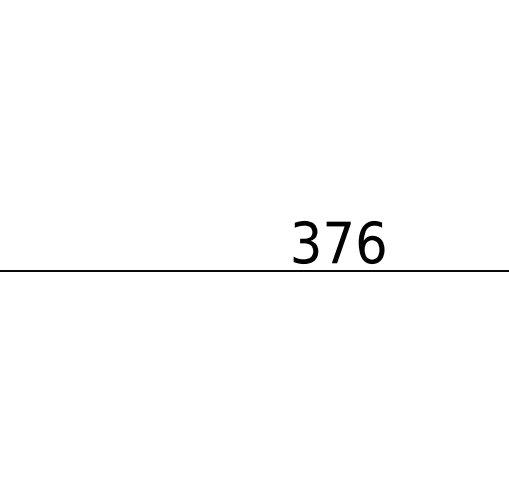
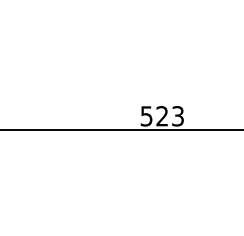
text: (338, 242) -> (162, 116), 376 -> 523

